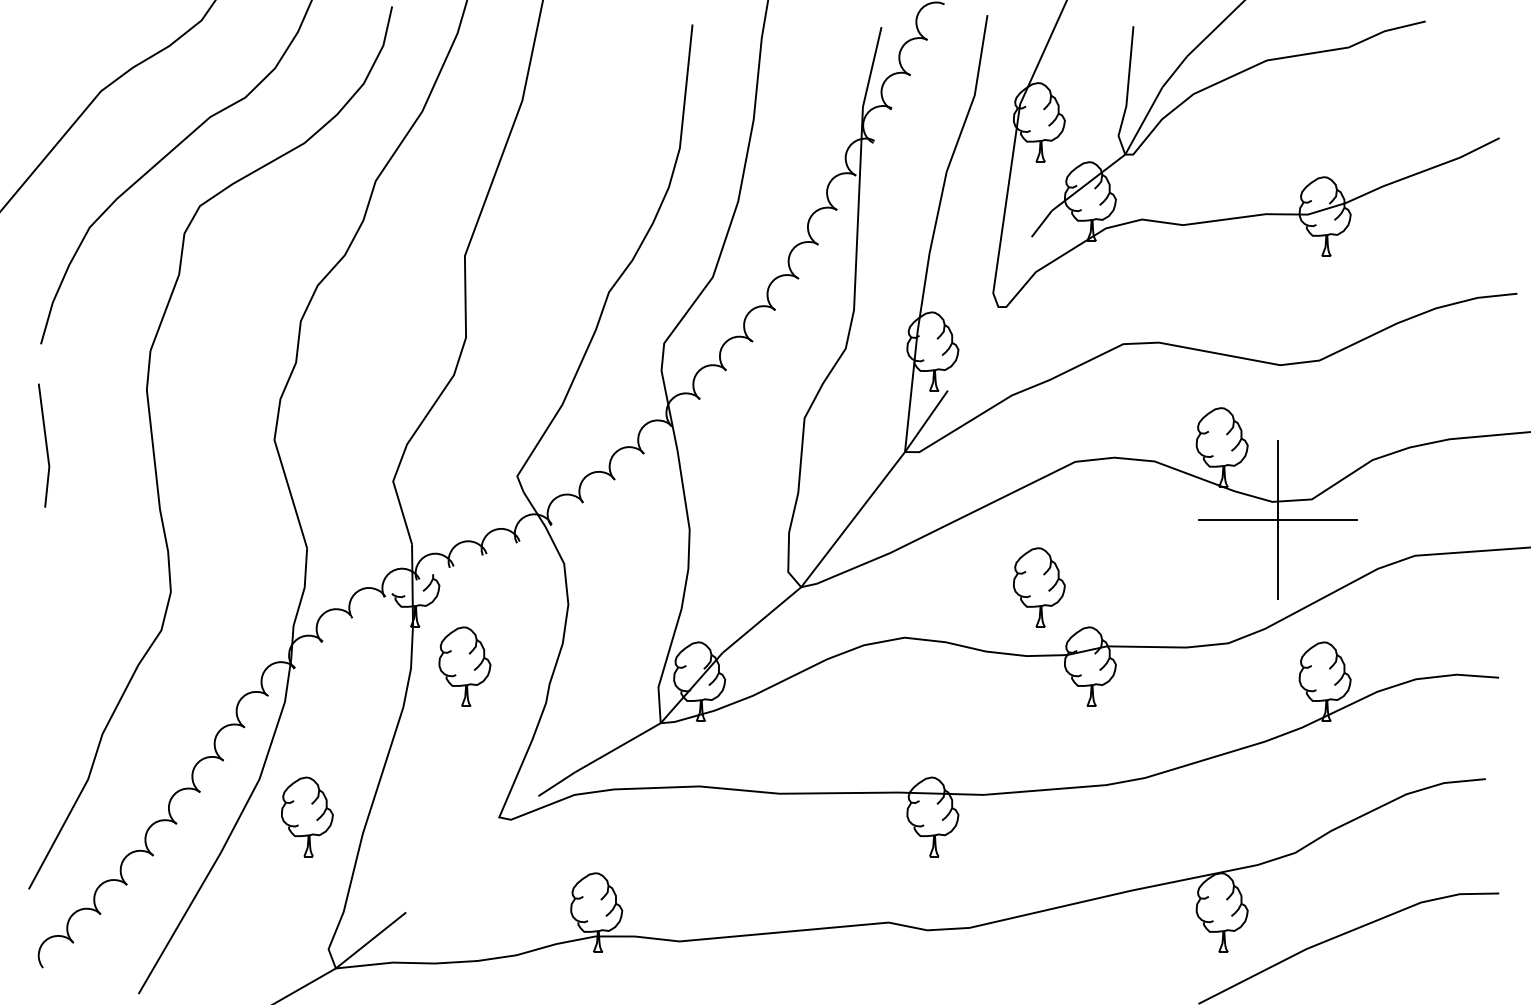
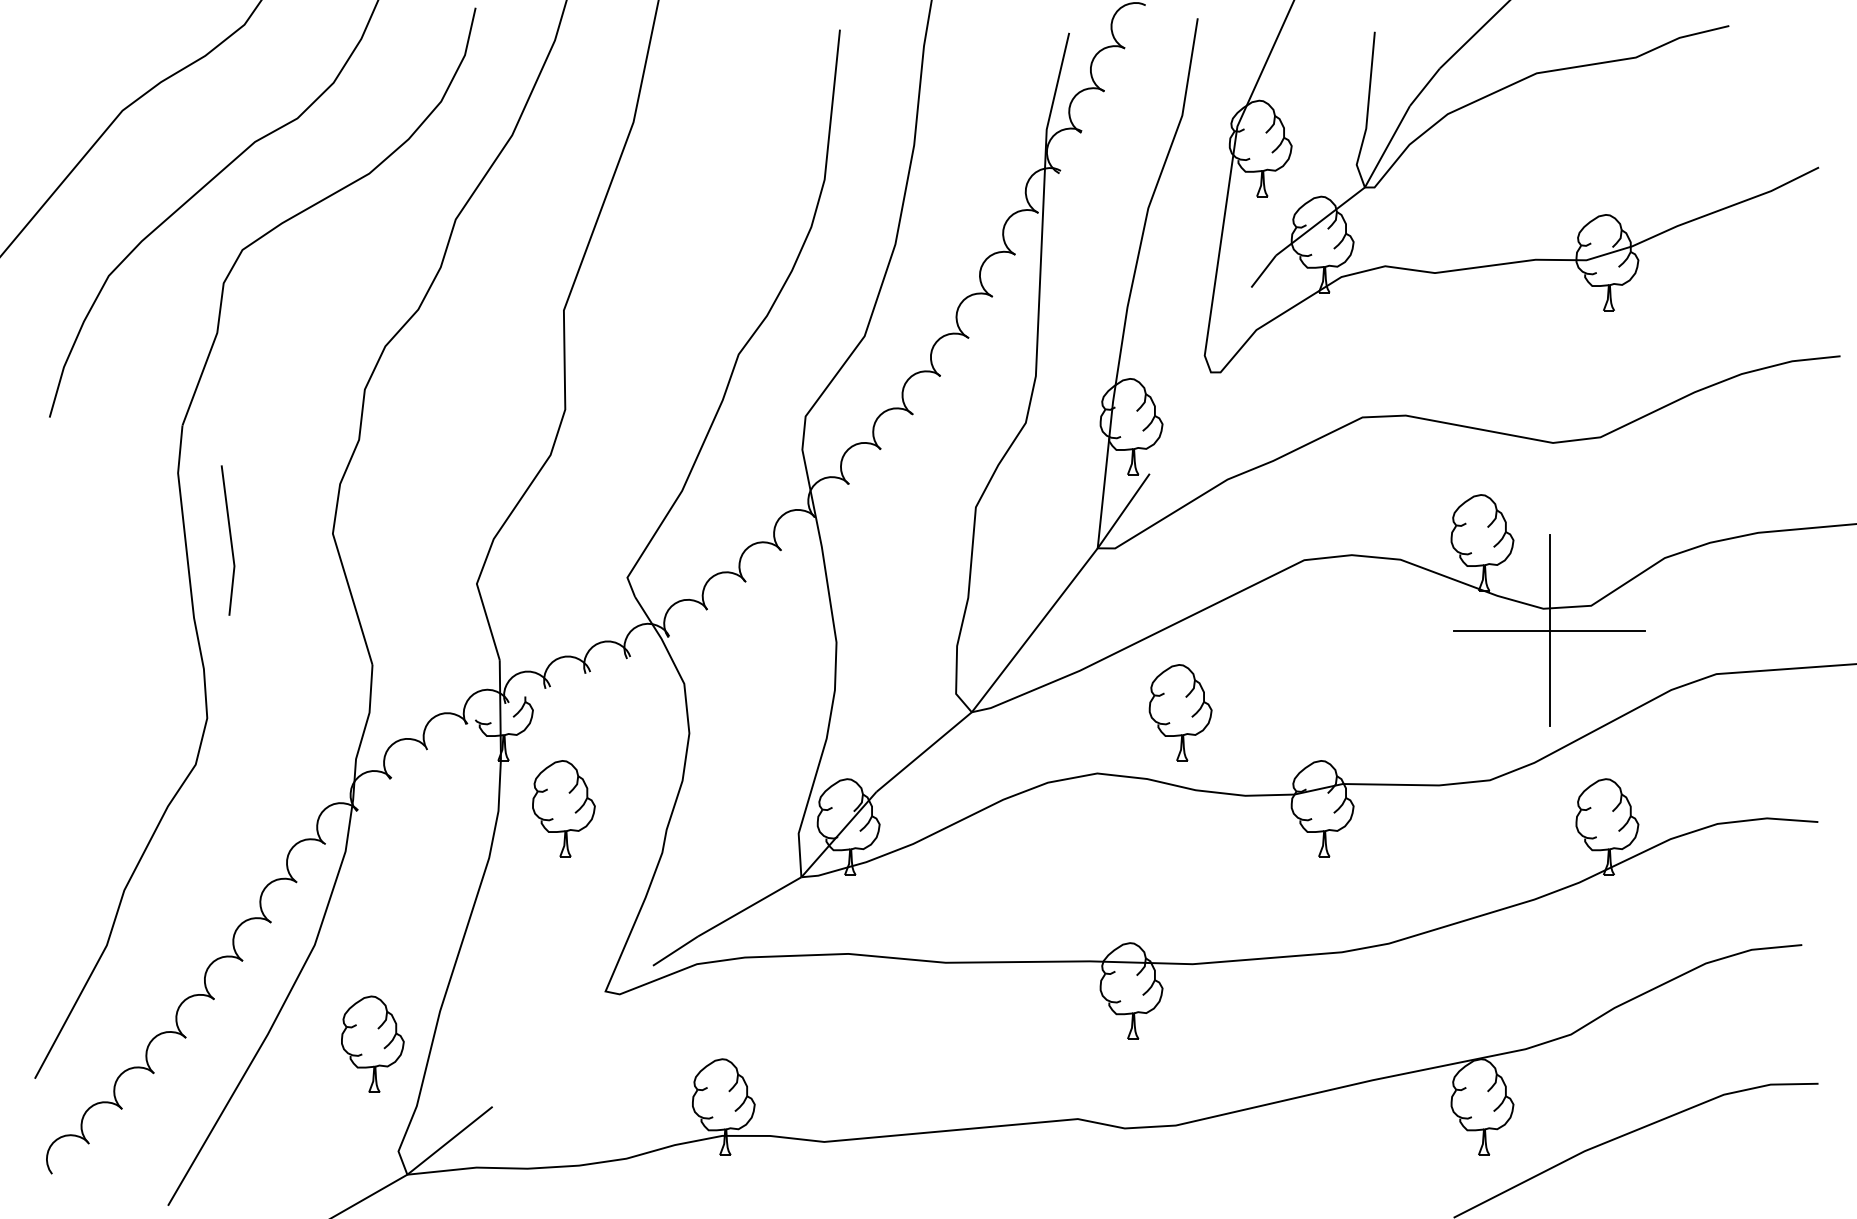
line: (45, 445) -> (229, 540), moved
part: (1039, 587) -> (1180, 712), moved
part: (307, 816) -> (372, 1043), moved

